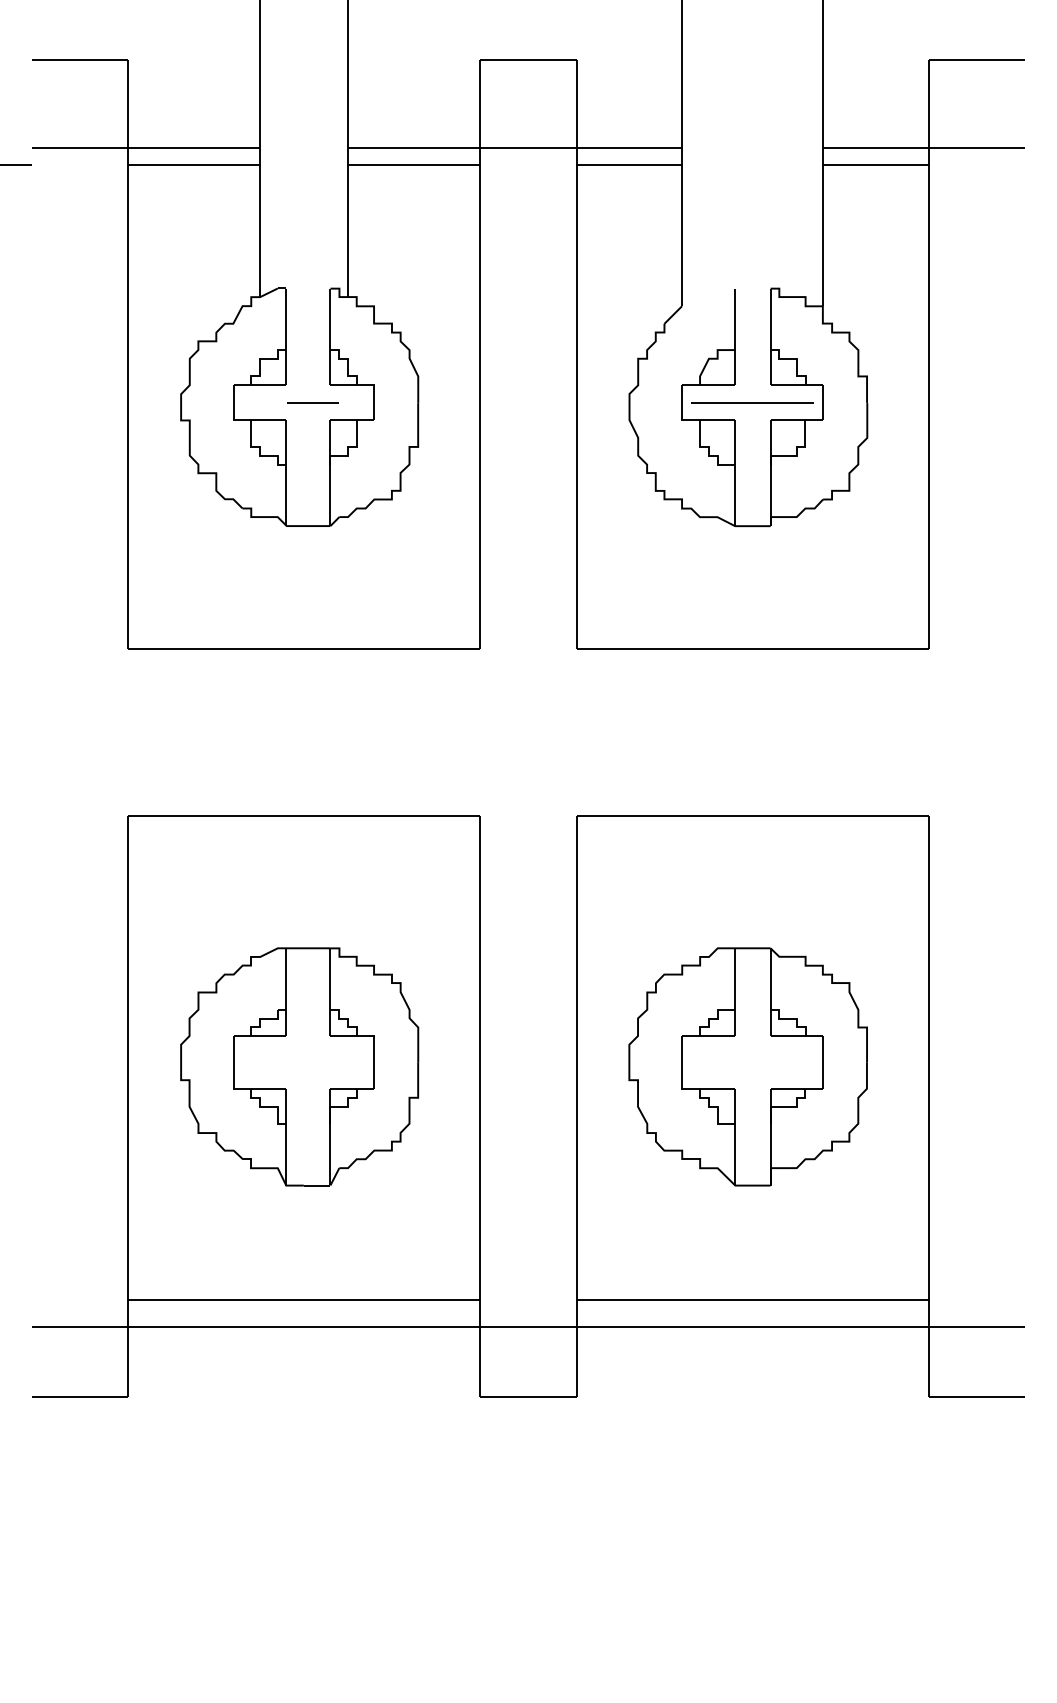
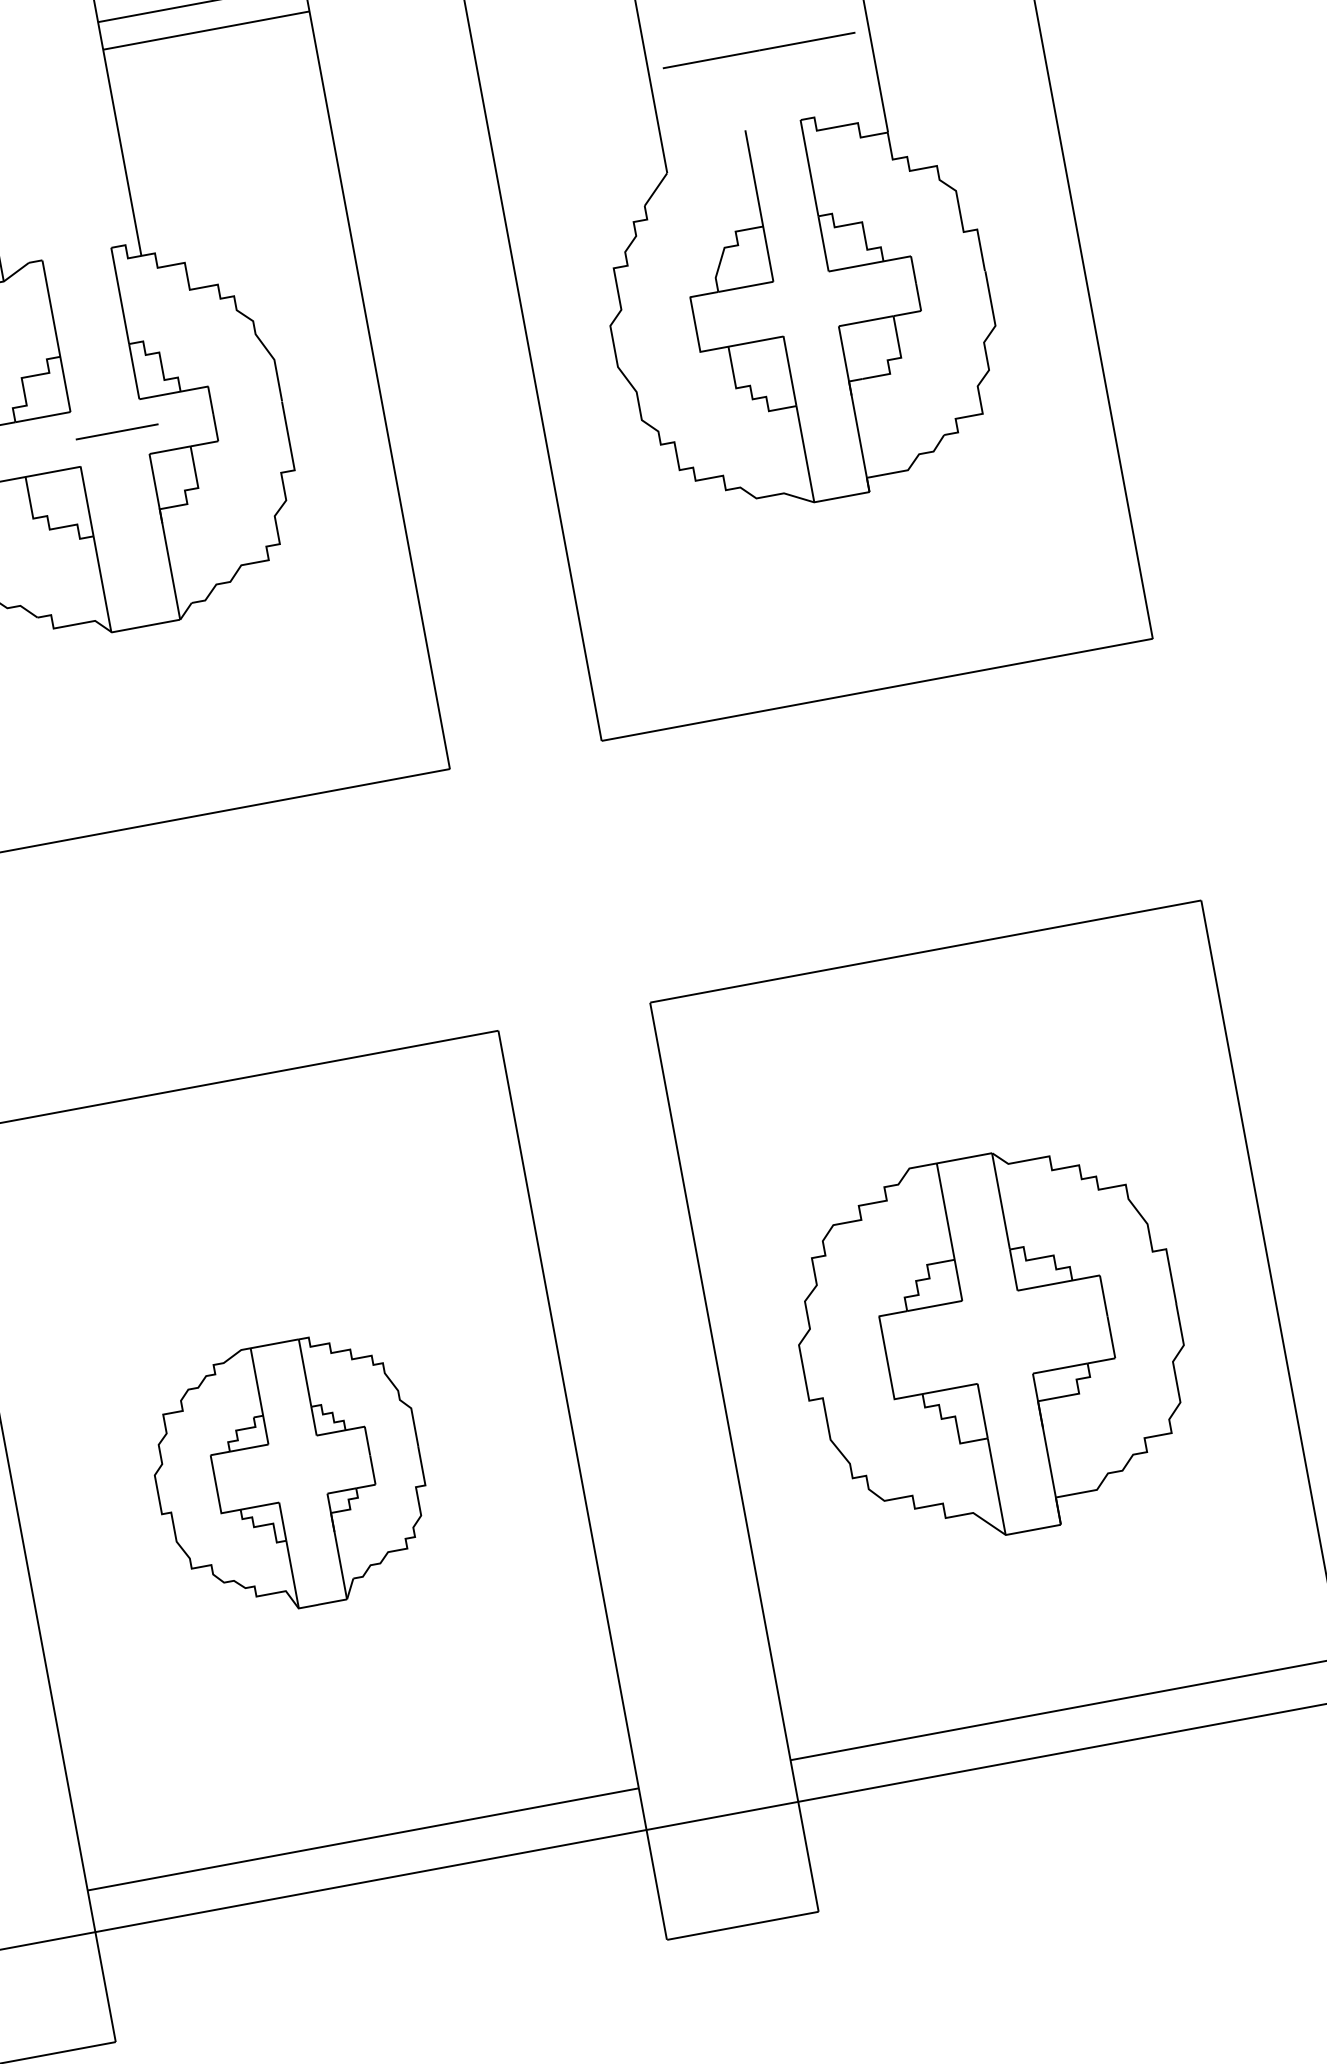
line: (752, 402) -> (758, 49), moved
part: (299, 1066) -> (288, 1475), size x0.7

